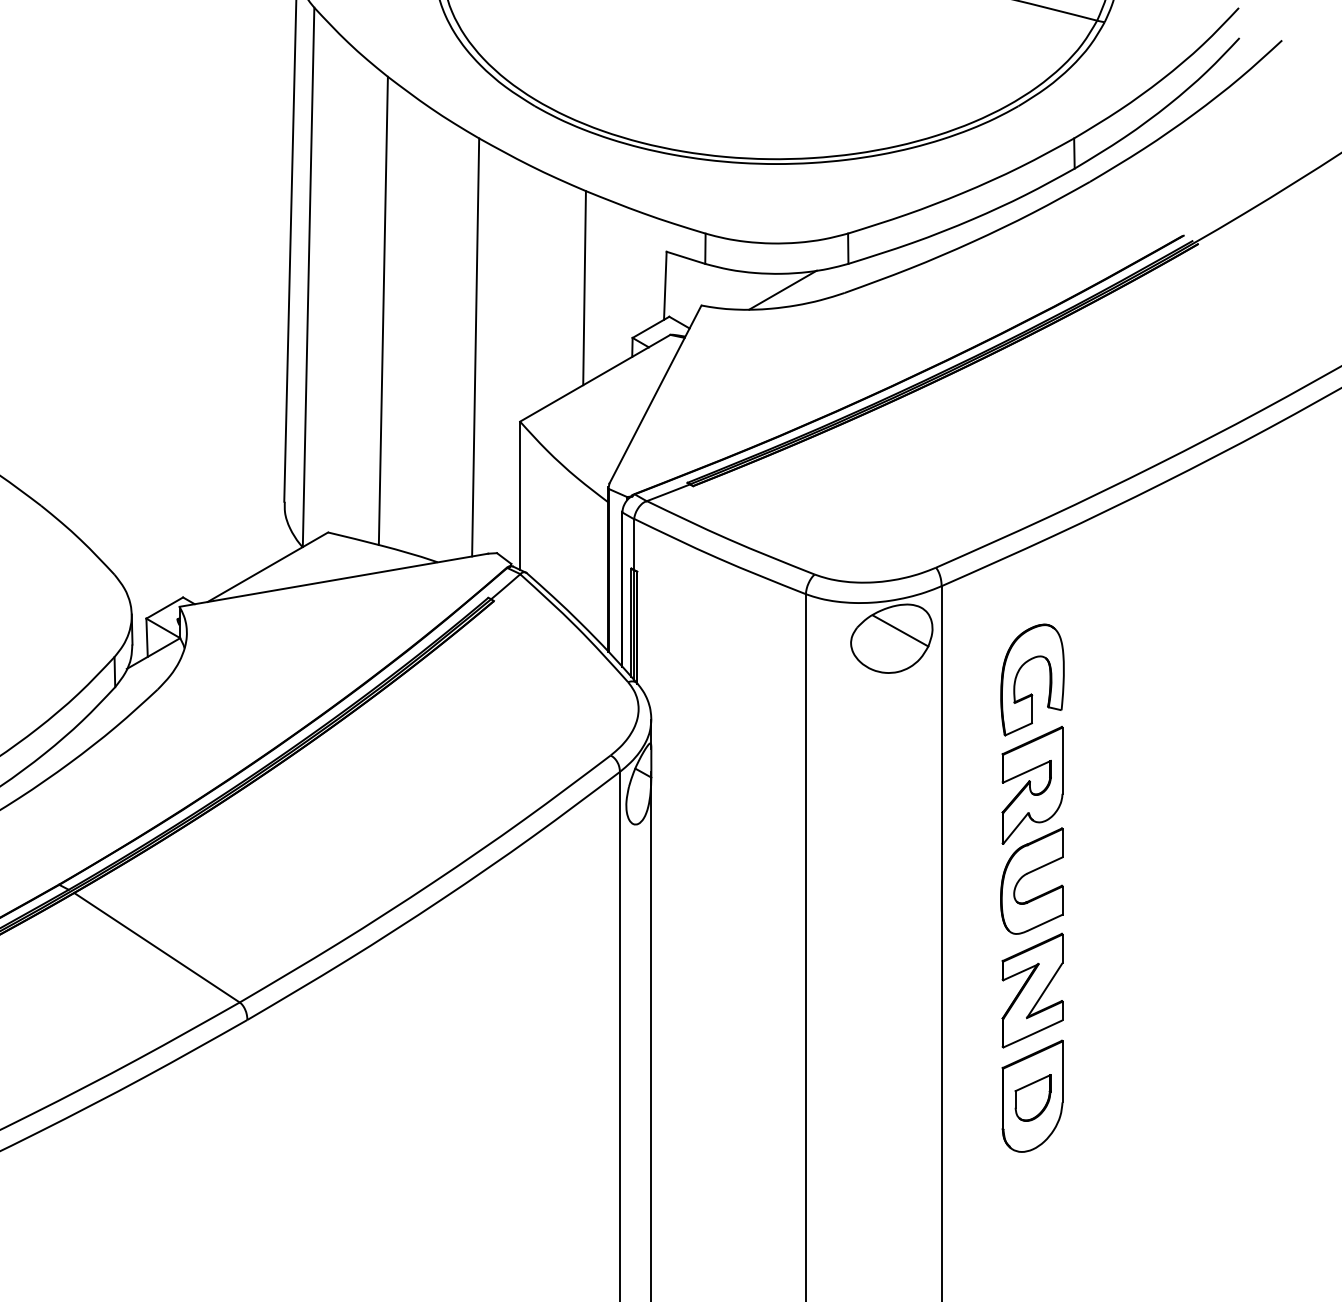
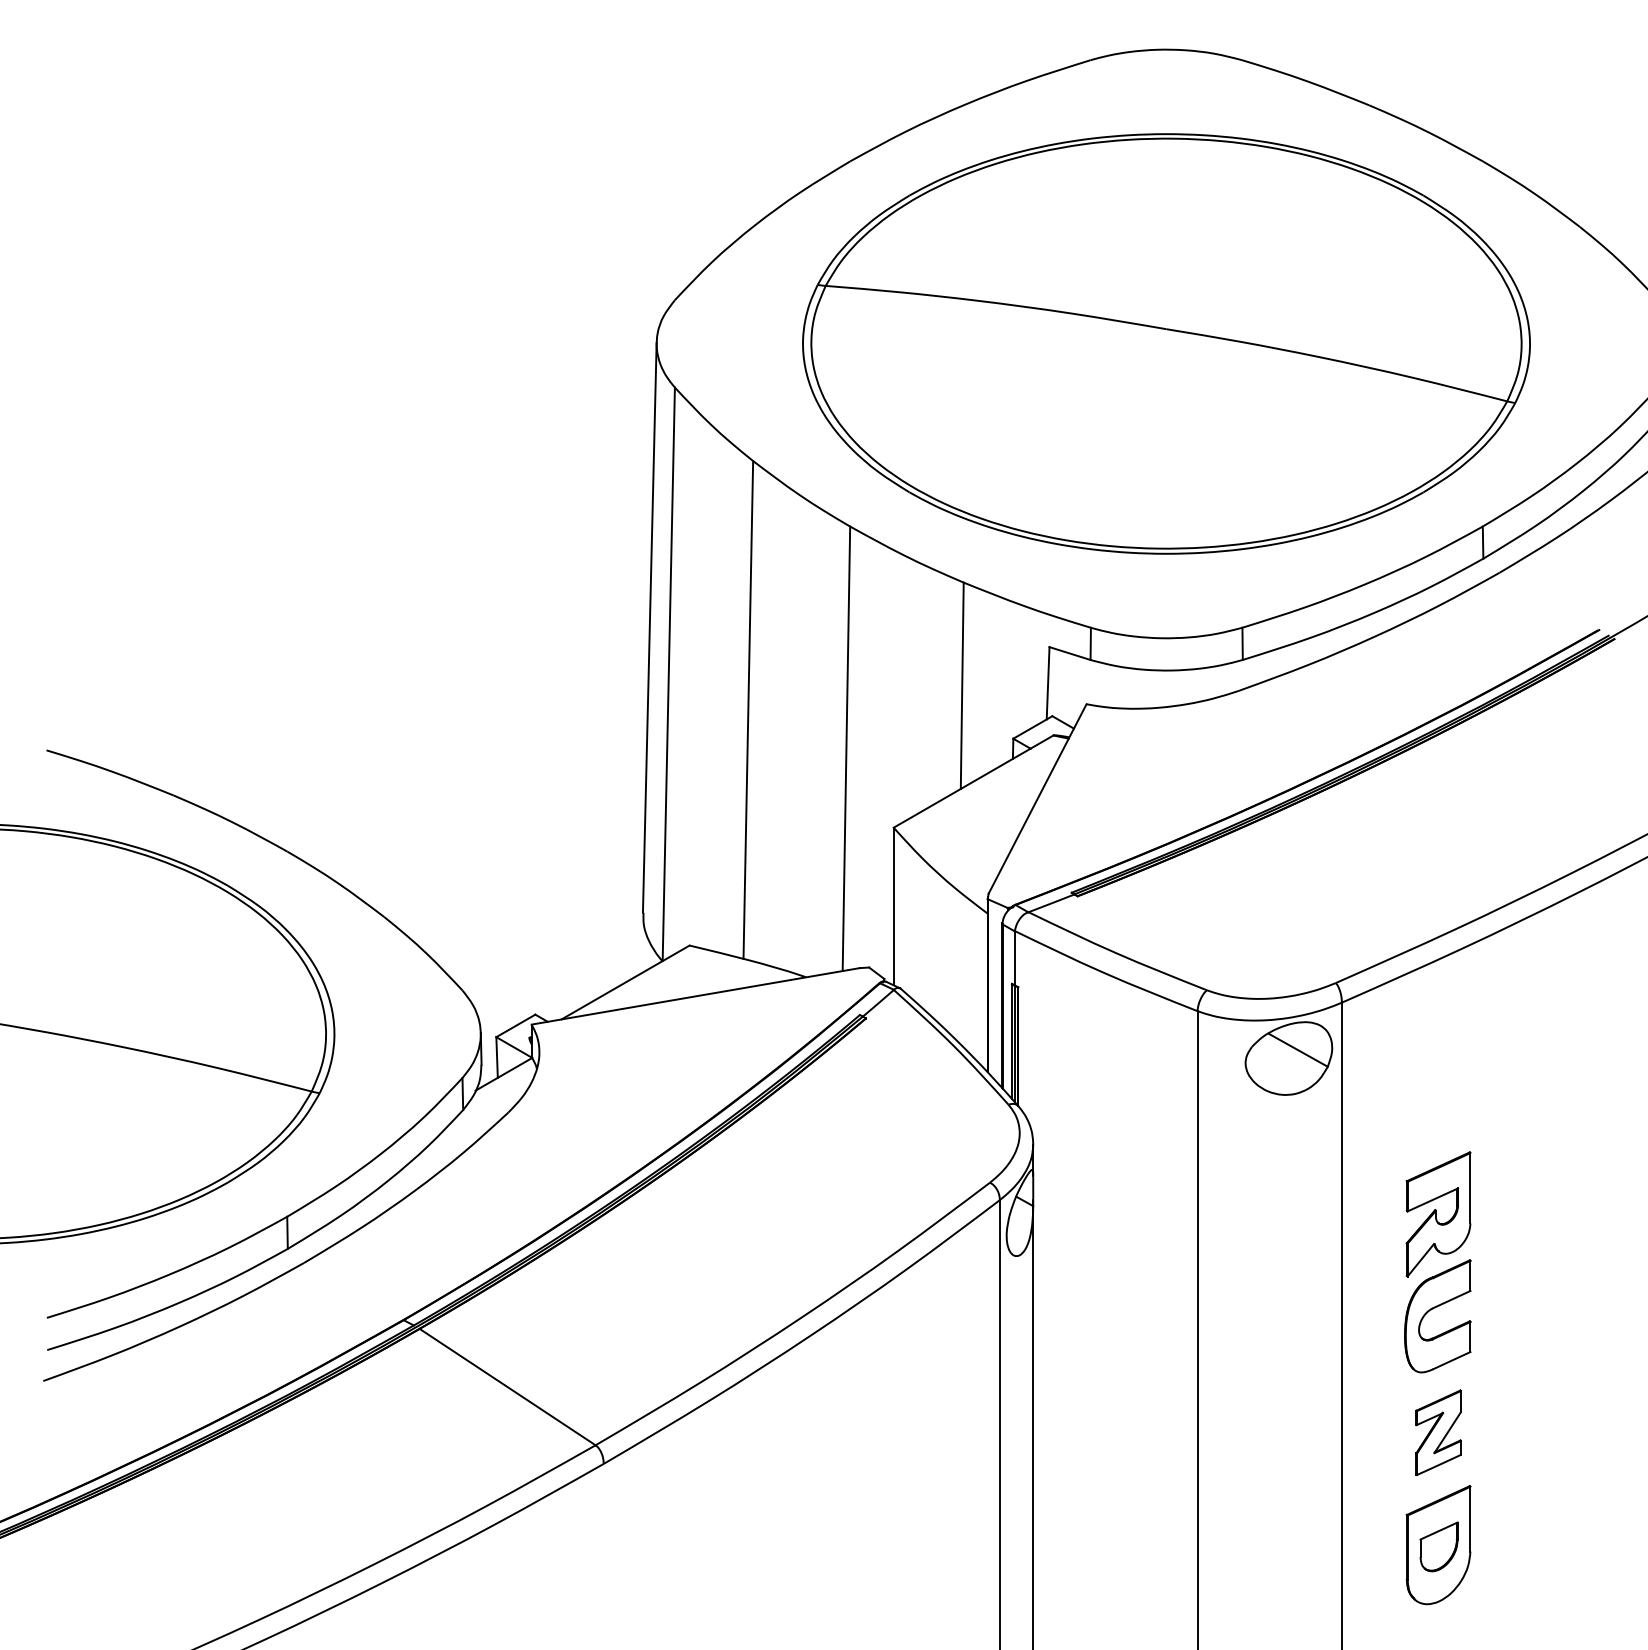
line: (783, 289) -> (1173, 687), removed
part: (1031, 693) -> (1437, 1116), removed
part: (1032, 990) -> (1438, 1432), size x0.7

